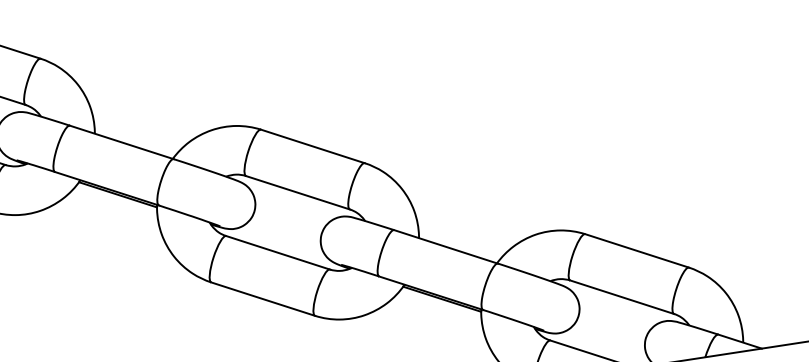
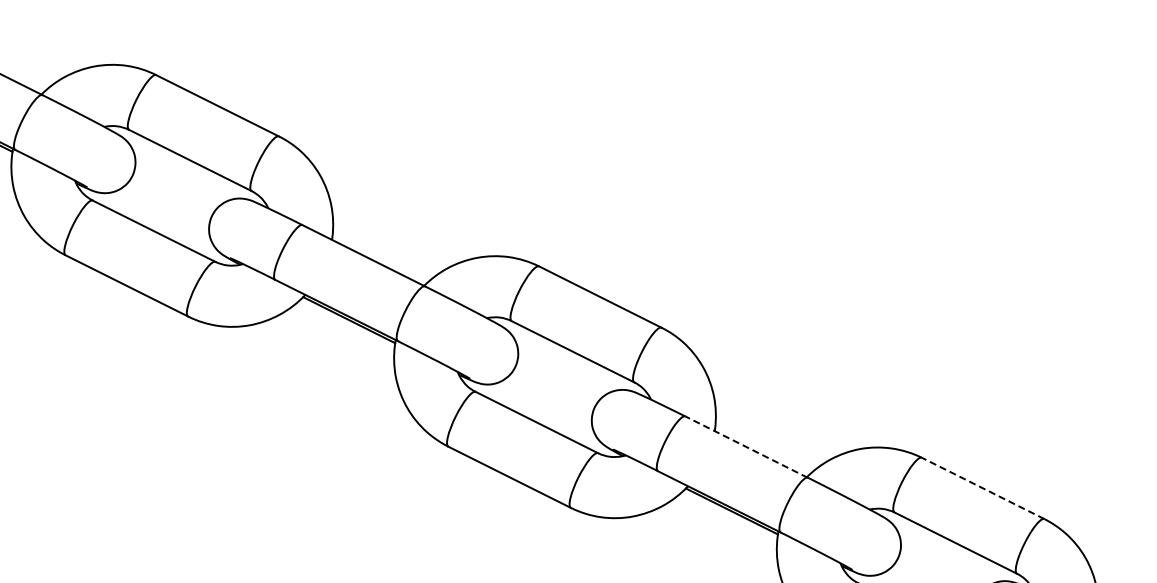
line: (445, 247) -> (746, 447), solid -> dashed
line: (636, 251) -> (982, 488), solid -> dashed

